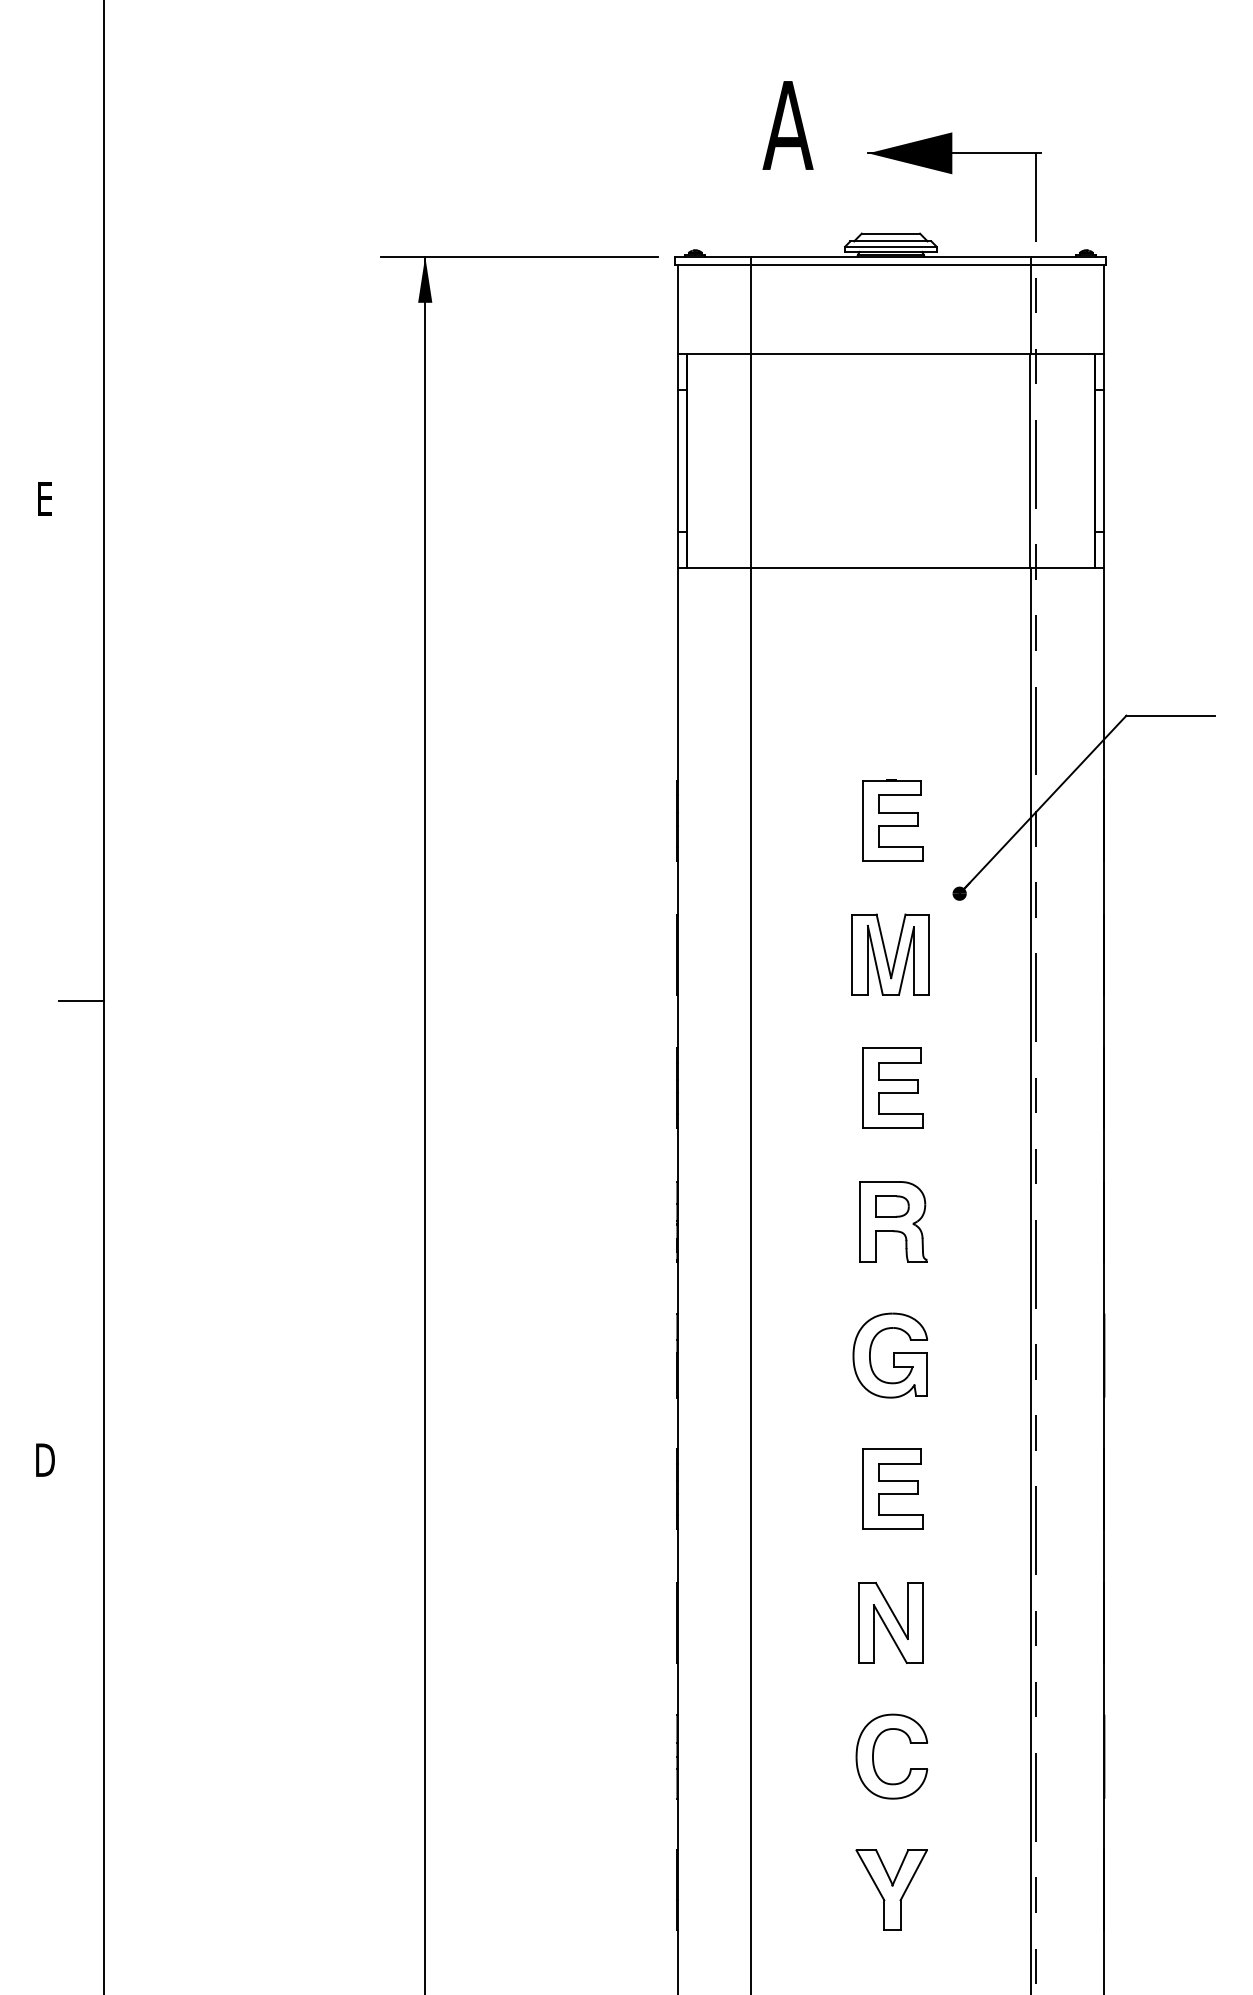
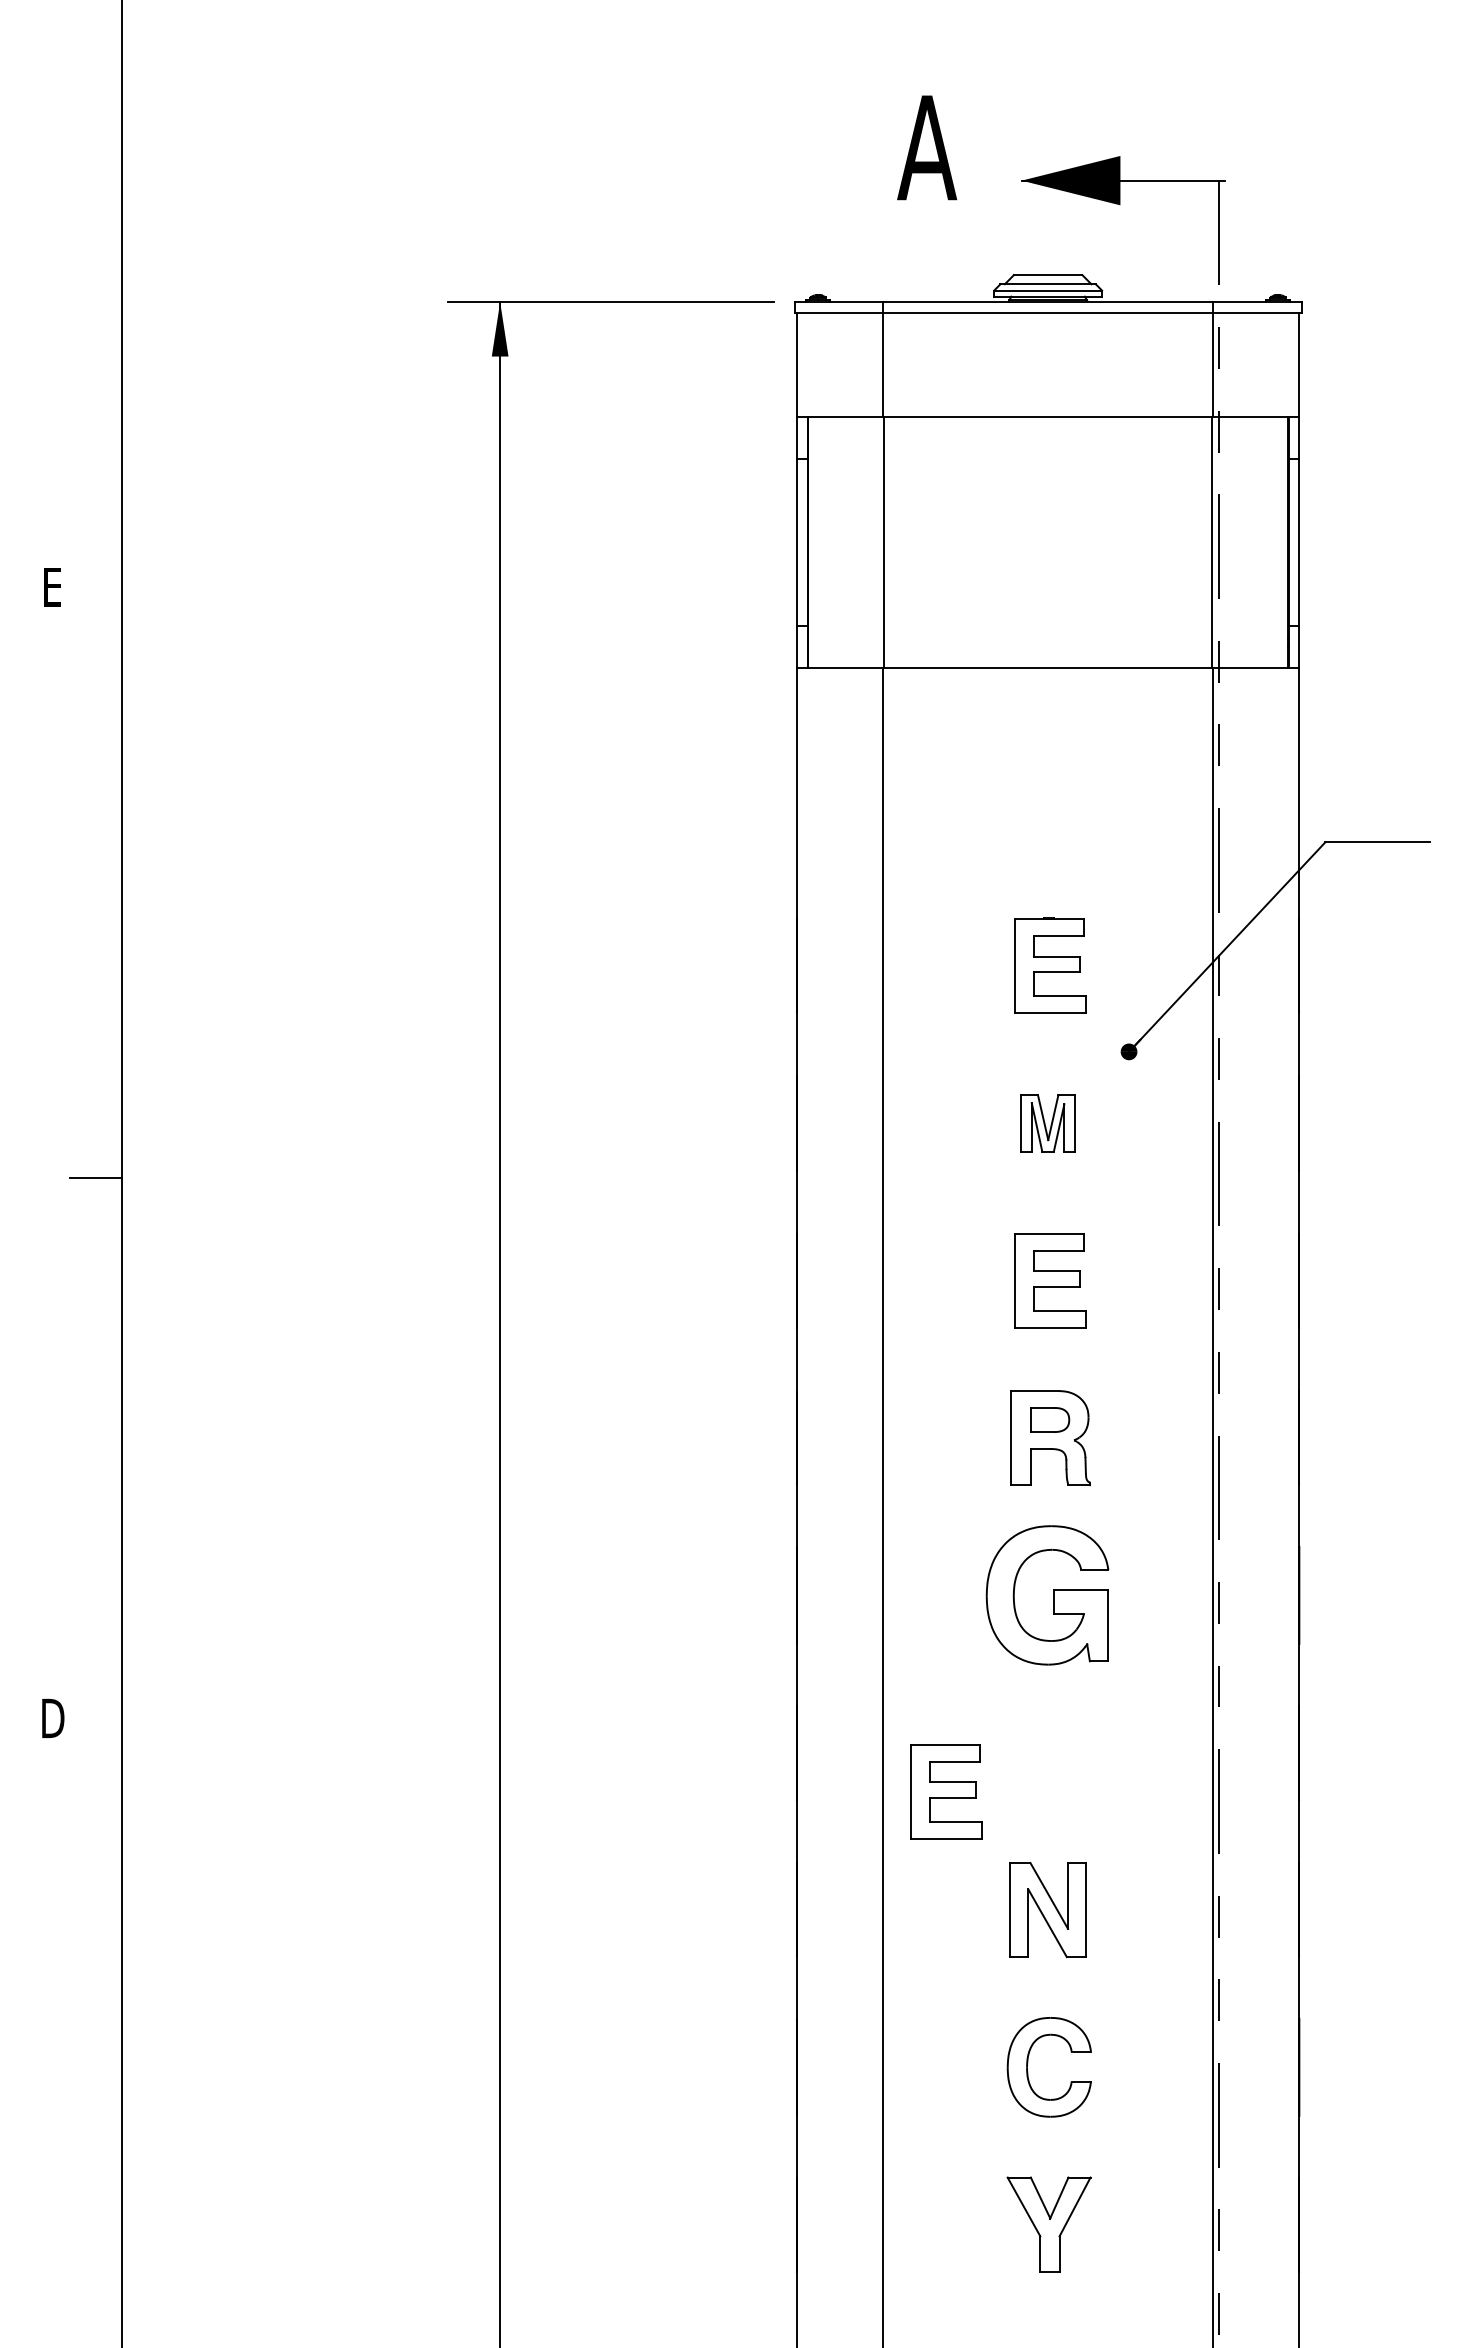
part: (890, 954) -> (1047, 1123), size x0.6
part: (890, 1355) -> (1047, 1595), size x1.4
part: (892, 1489) -> (946, 1791), moved

